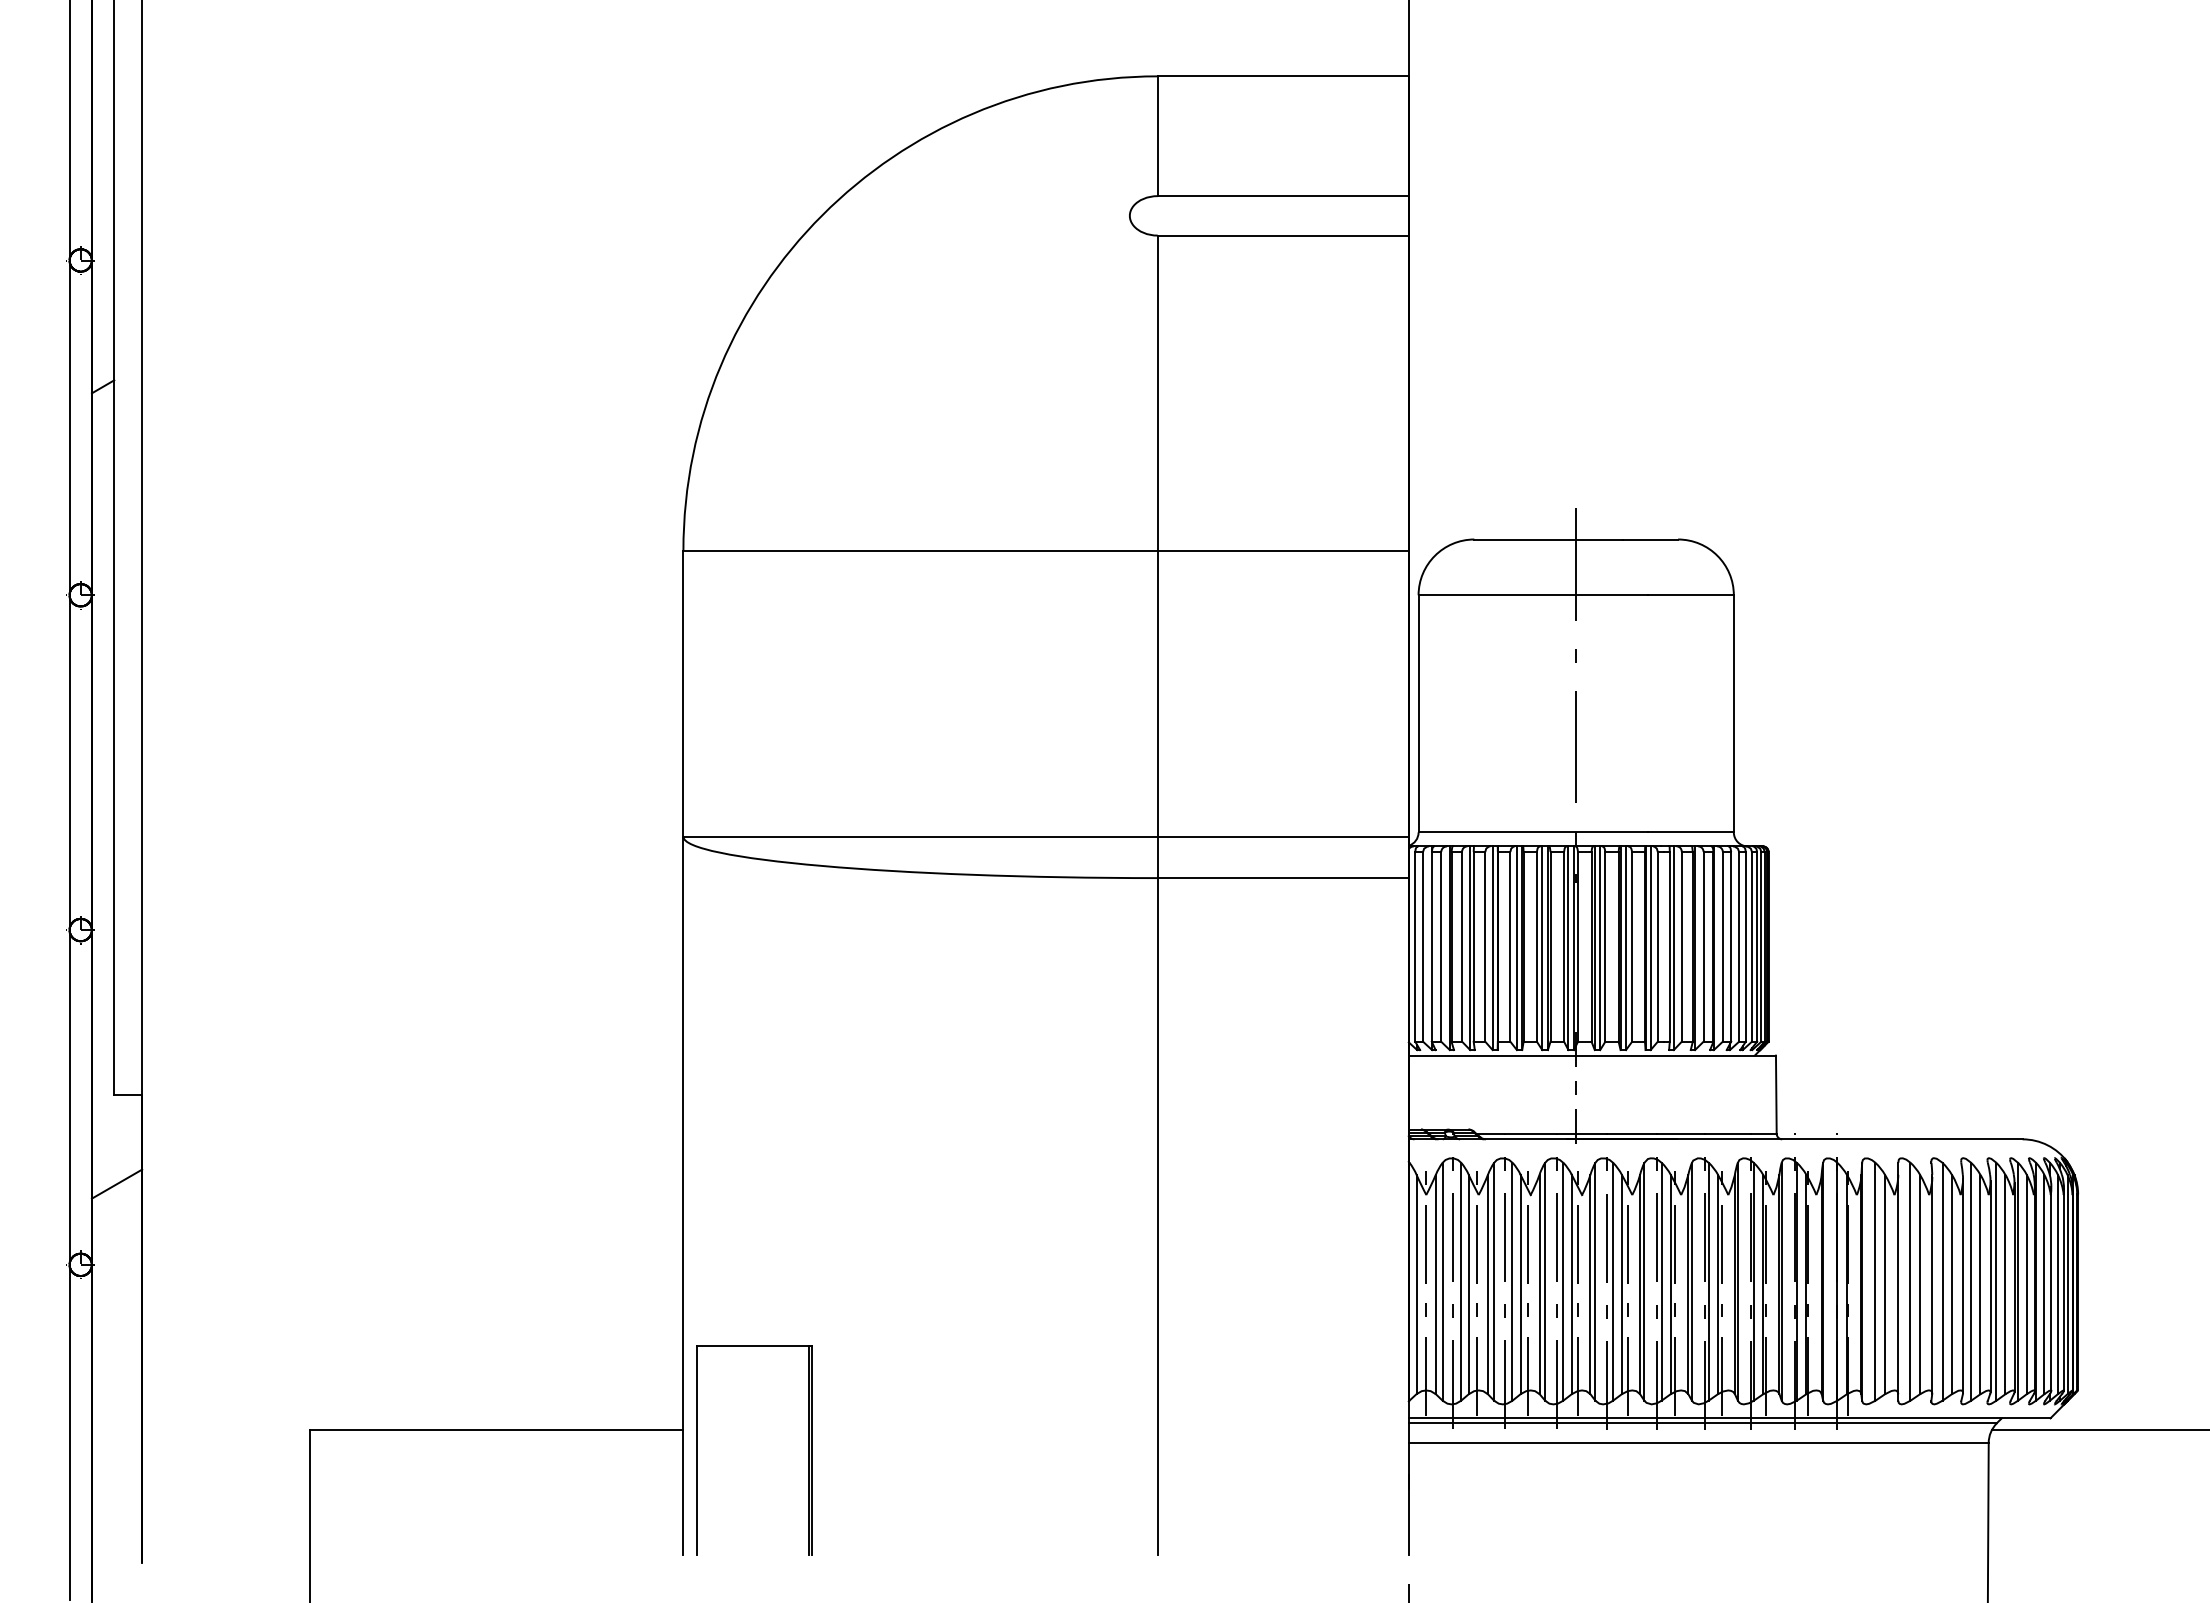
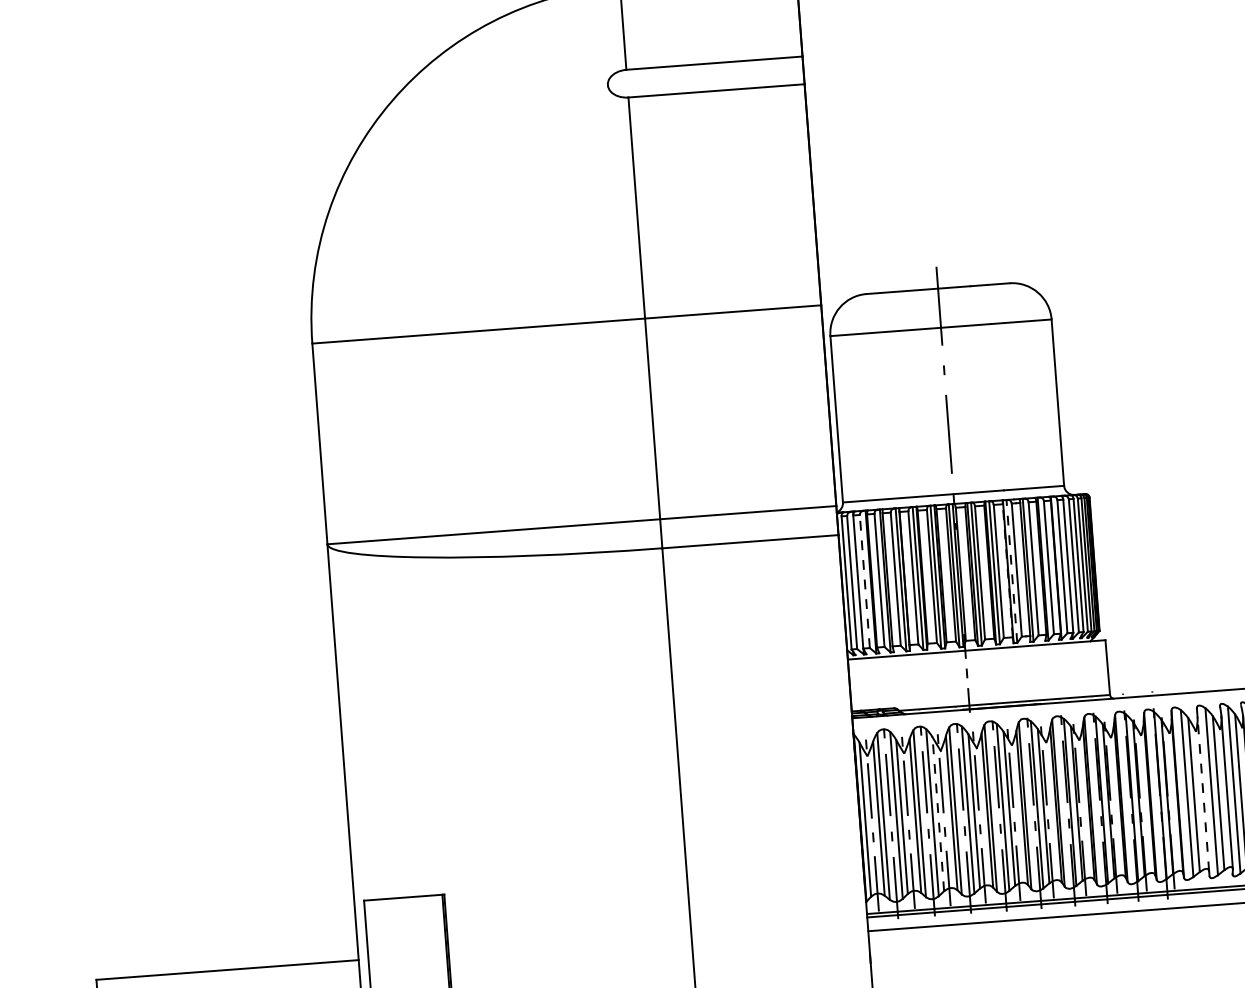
line: (1441, 946) -> (865, 581), solid -> dashed
line: (1644, 946) -> (1007, 570), solid -> dashed
line: (1650, 948) -> (1011, 571), solid -> dashed
line: (1520, 1284) -> (938, 814), solid -> dashed
line: (1898, 1284) -> (1203, 794), solid -> dashed

